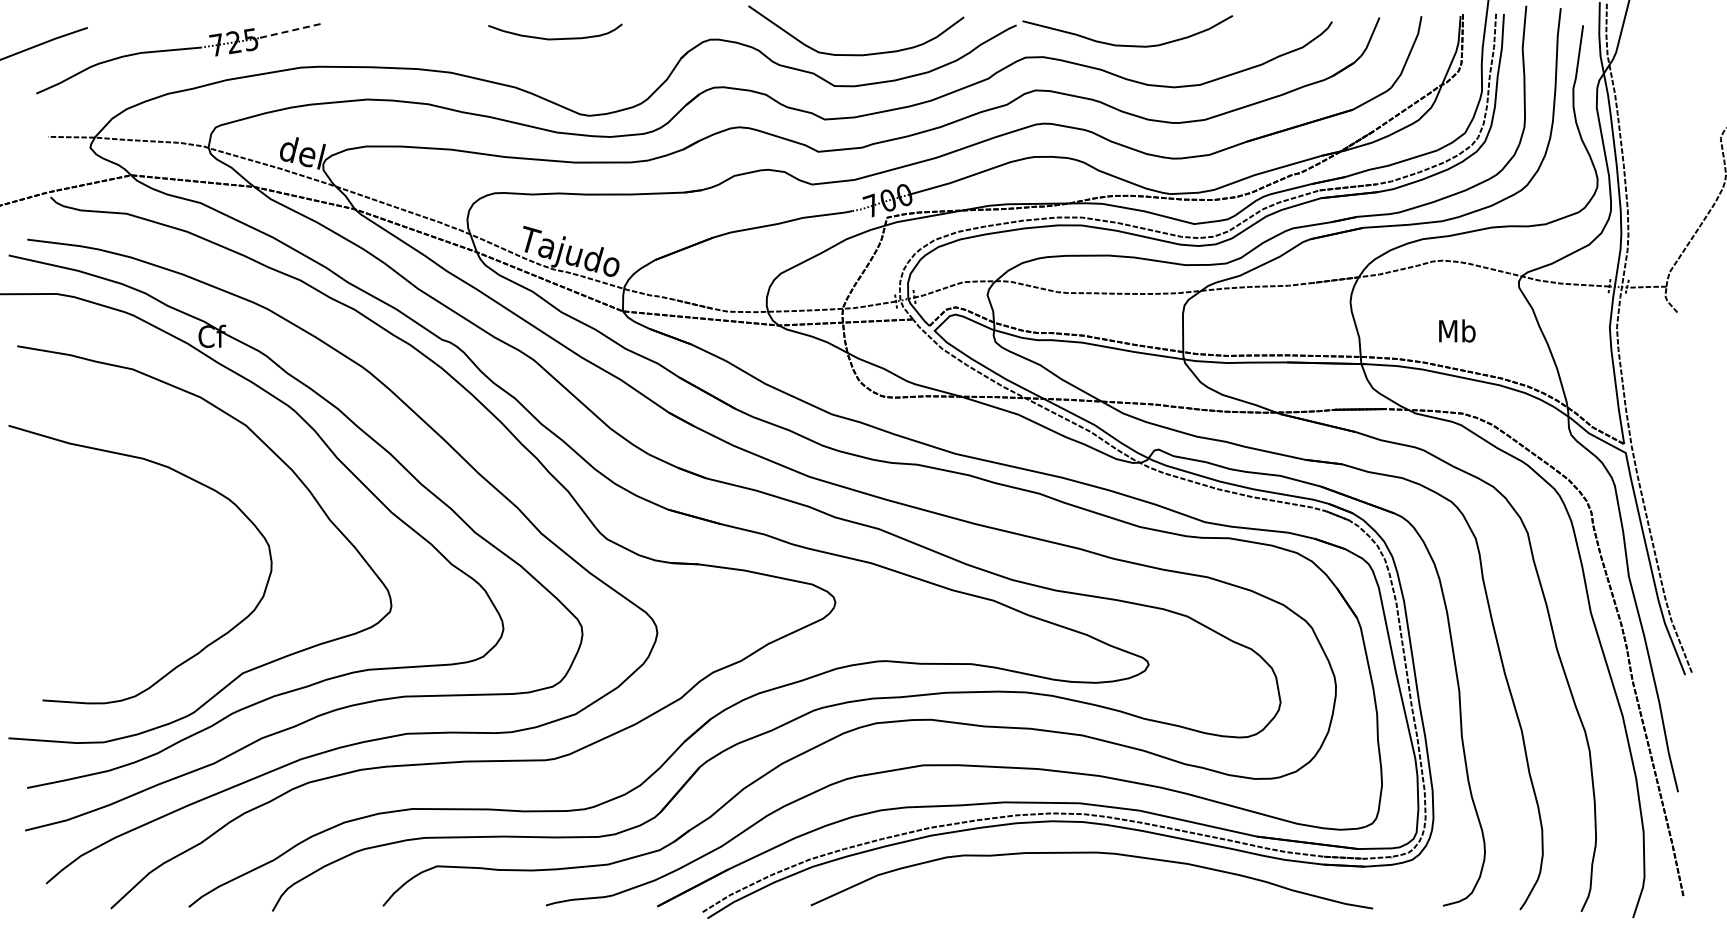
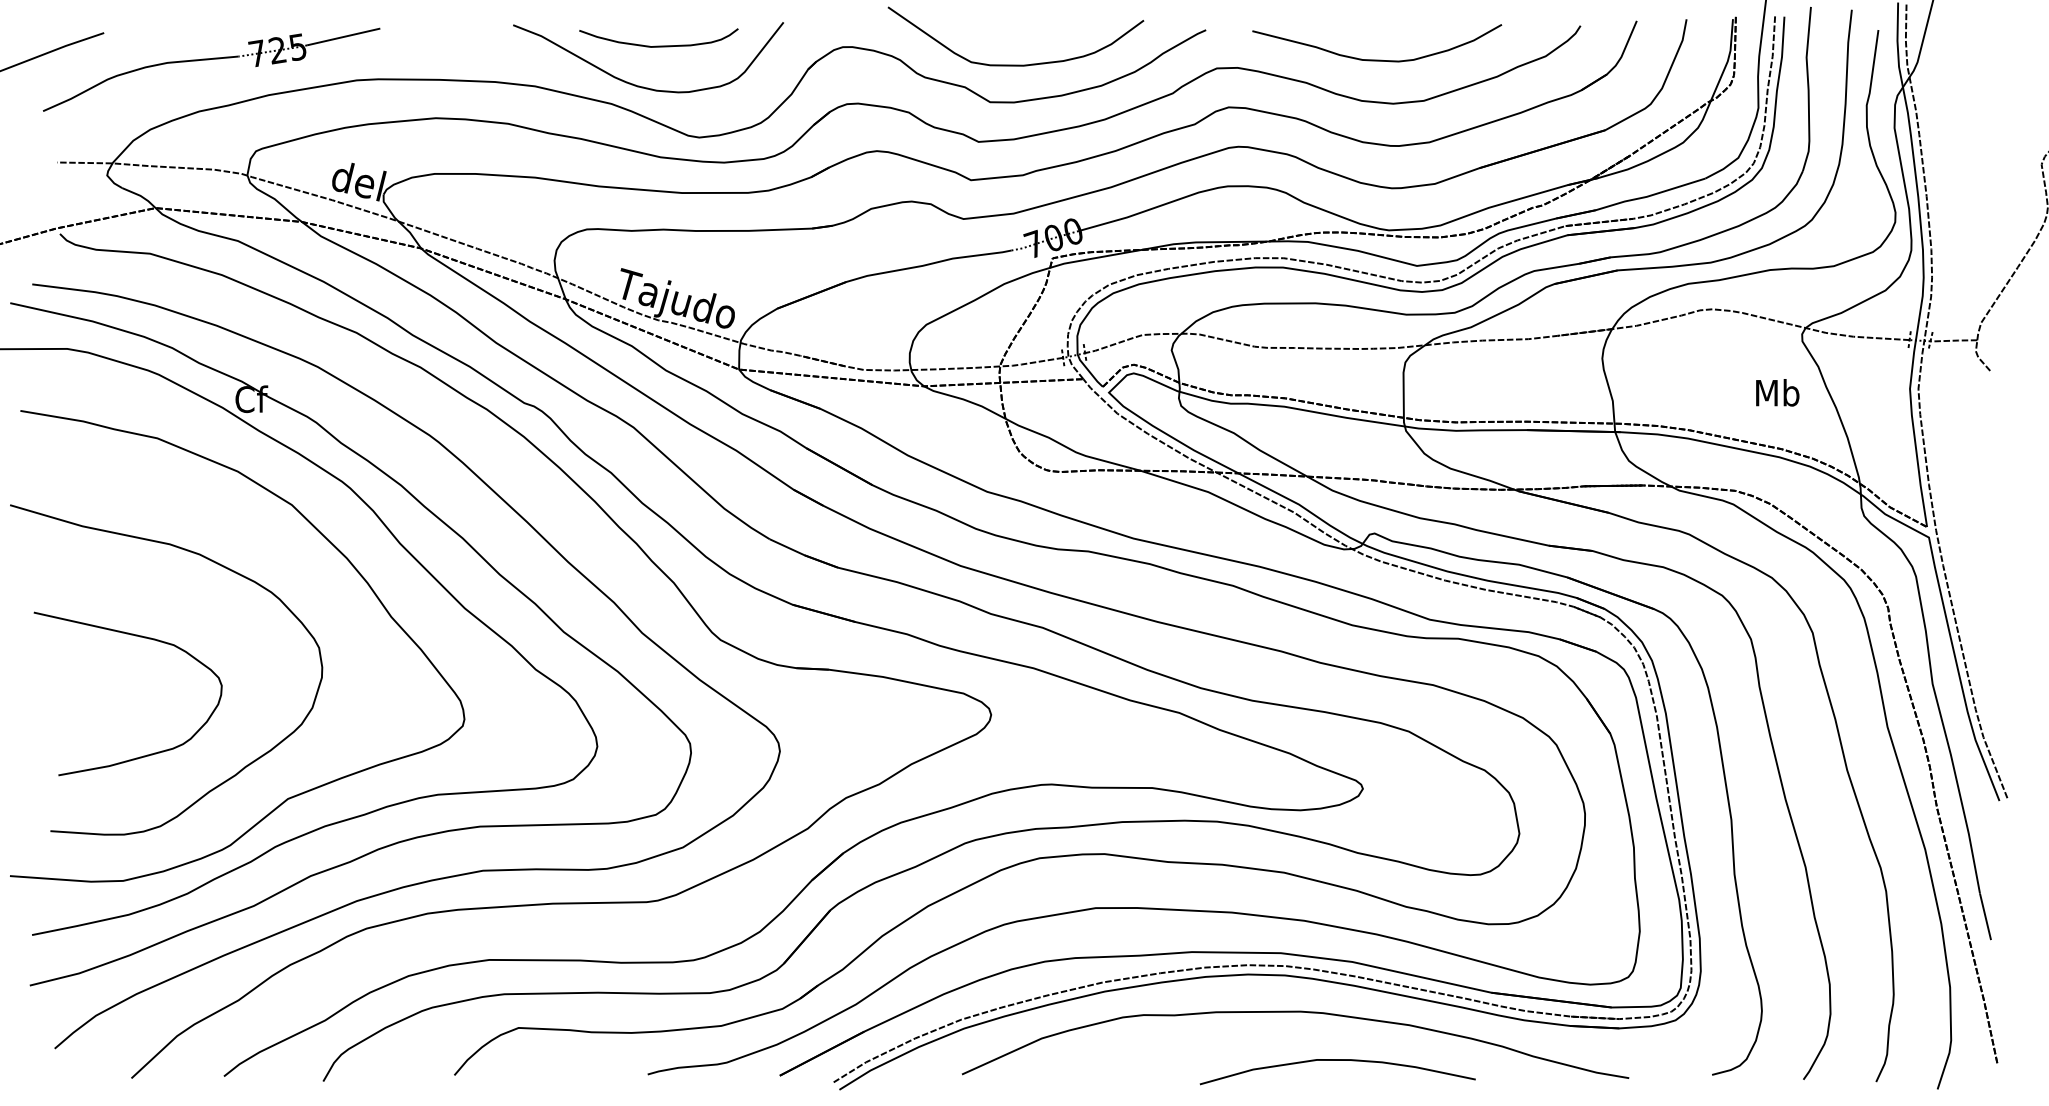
line: (289, 31) -> (343, 37), dashed -> solid
curve: (1123, 44) -> (1372, 58), moved
curve: (542, 72) -> (643, 86), added
text: (1457, 330) -> (1777, 392), moved
curve: (118, 537) -> (140, 637), added
curve: (1127, 894) -> (1337, 1061), added

